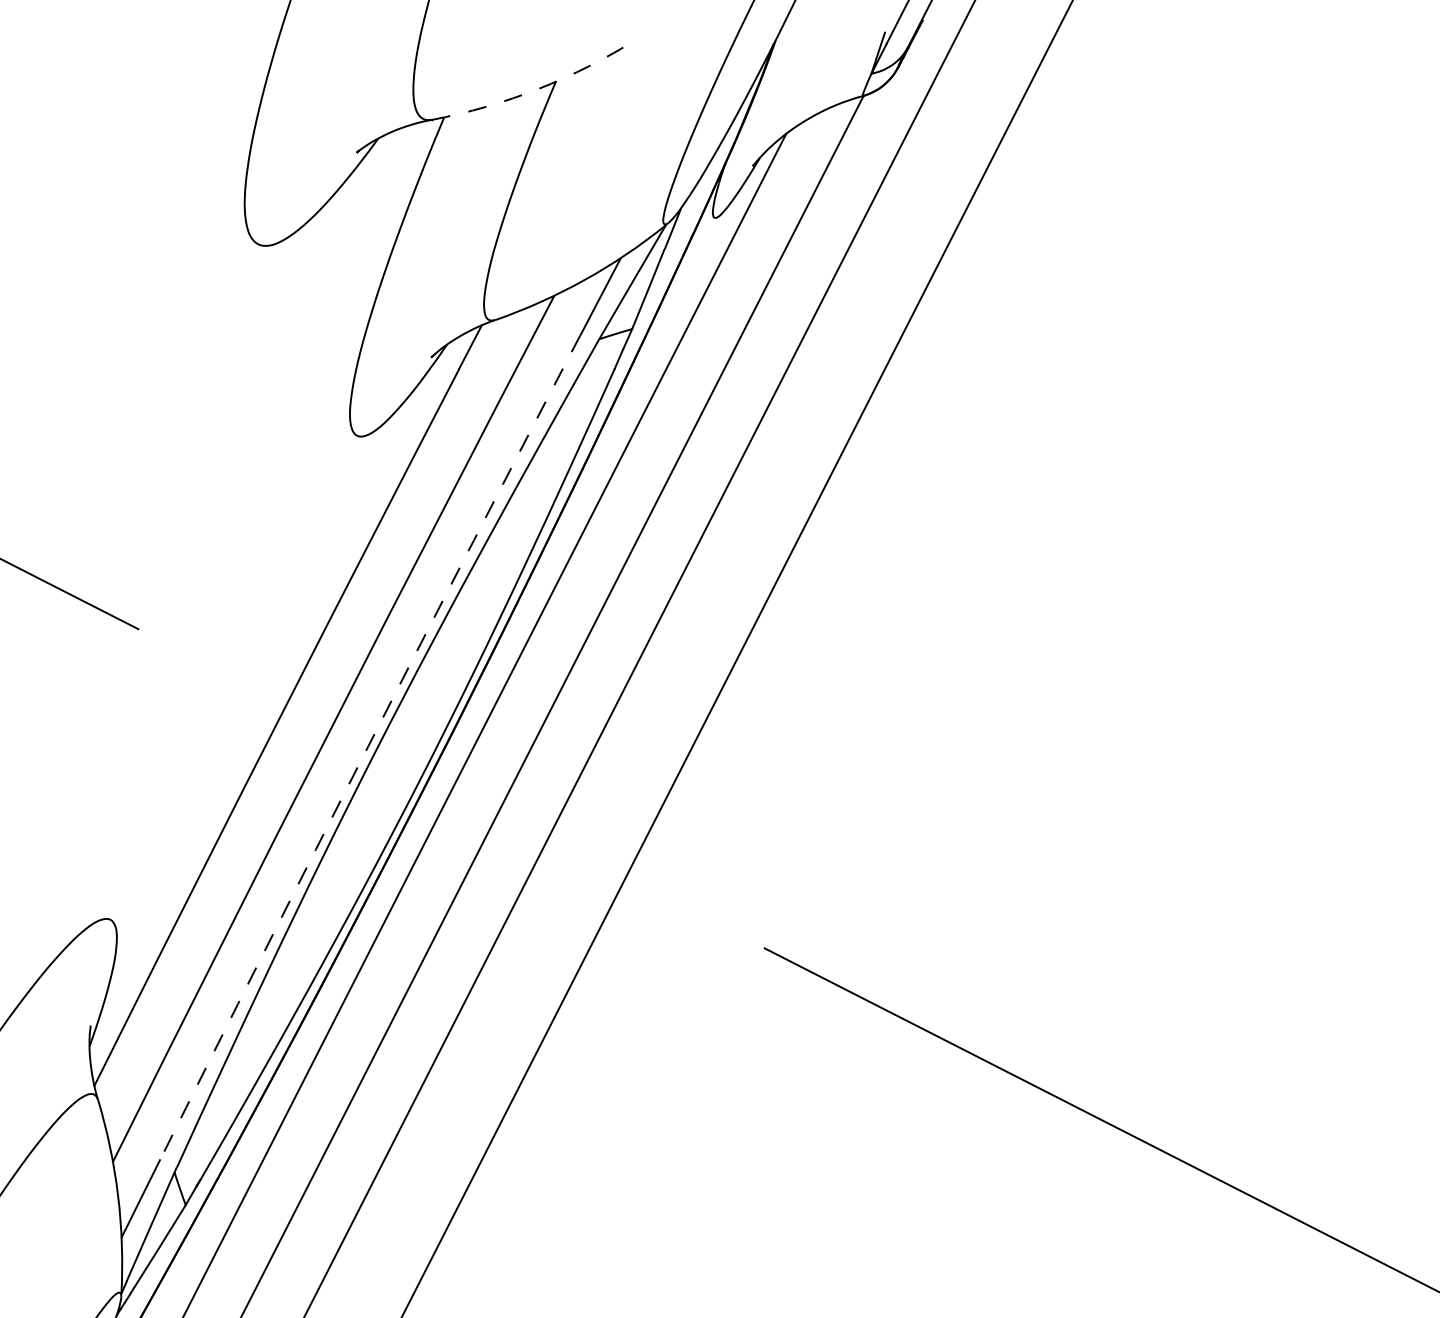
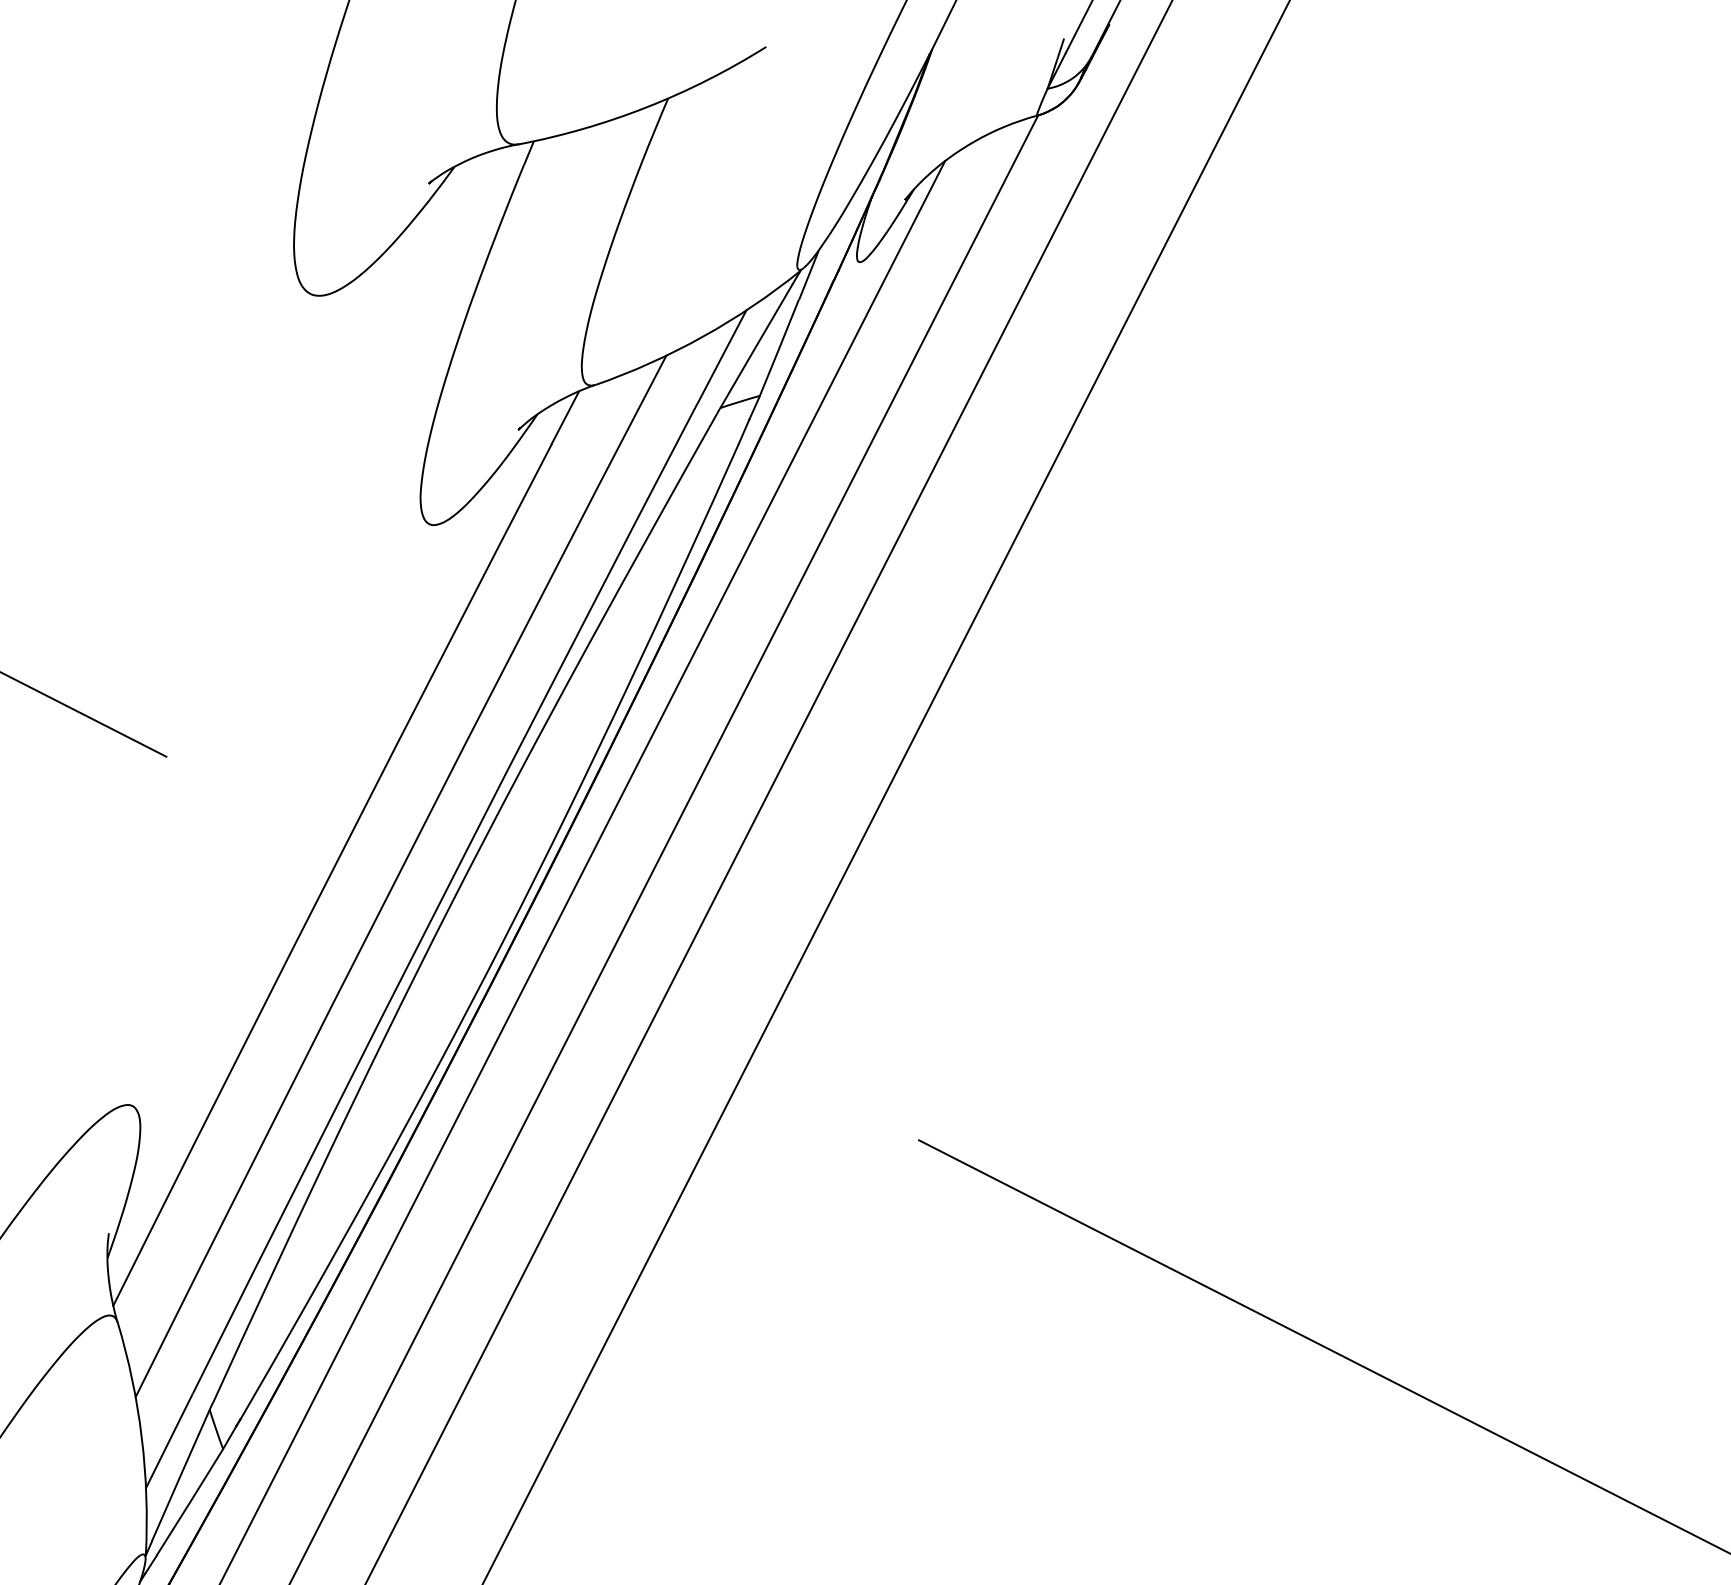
arc: (538, 89) -> (647, 107), dashed -> solid
arc: (368, 746) -> (442, 897), dashed -> solid

